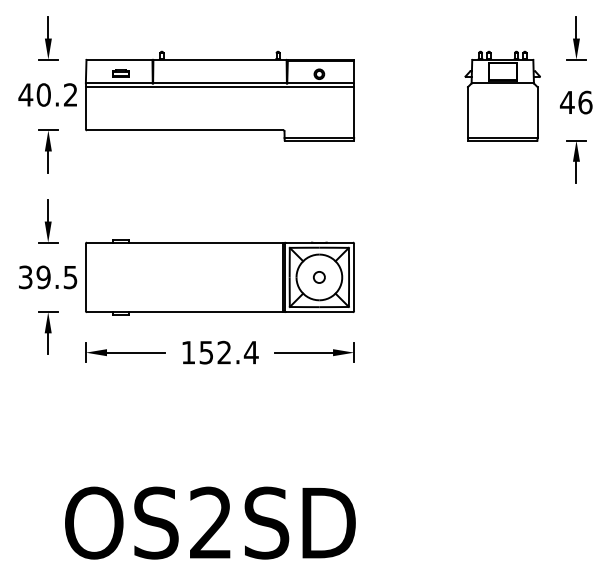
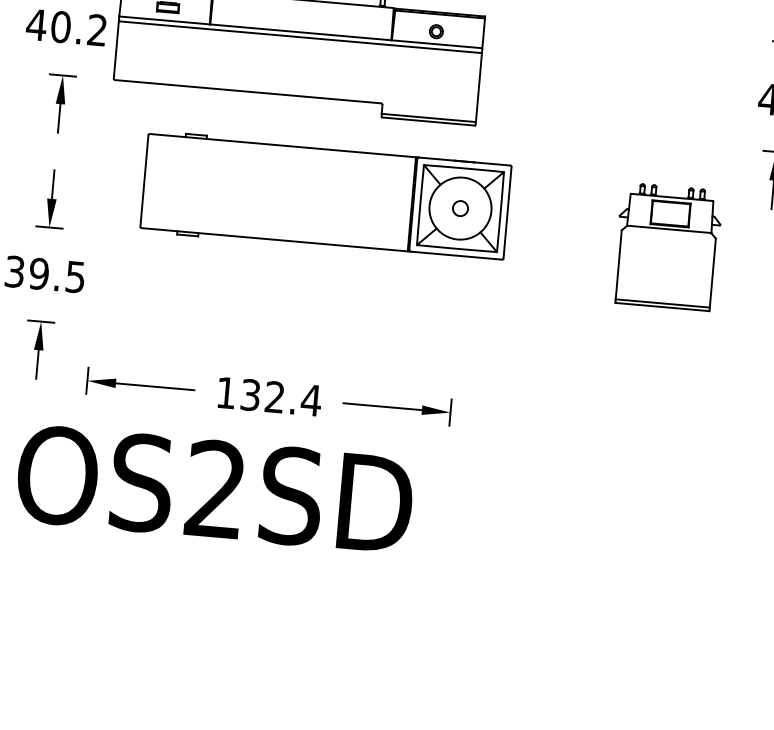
part: (502, 95) -> (667, 245), moved
part: (219, 277) -> (325, 196), moved
text: (206, 351) -> (250, 393), 152.4 -> 132.4
text: (210, 522) -> (215, 488), moved

